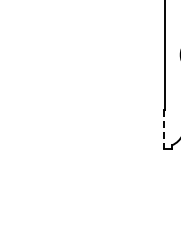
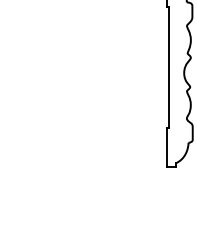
line: (163, 130) -> (166, 148), dashed -> solid

